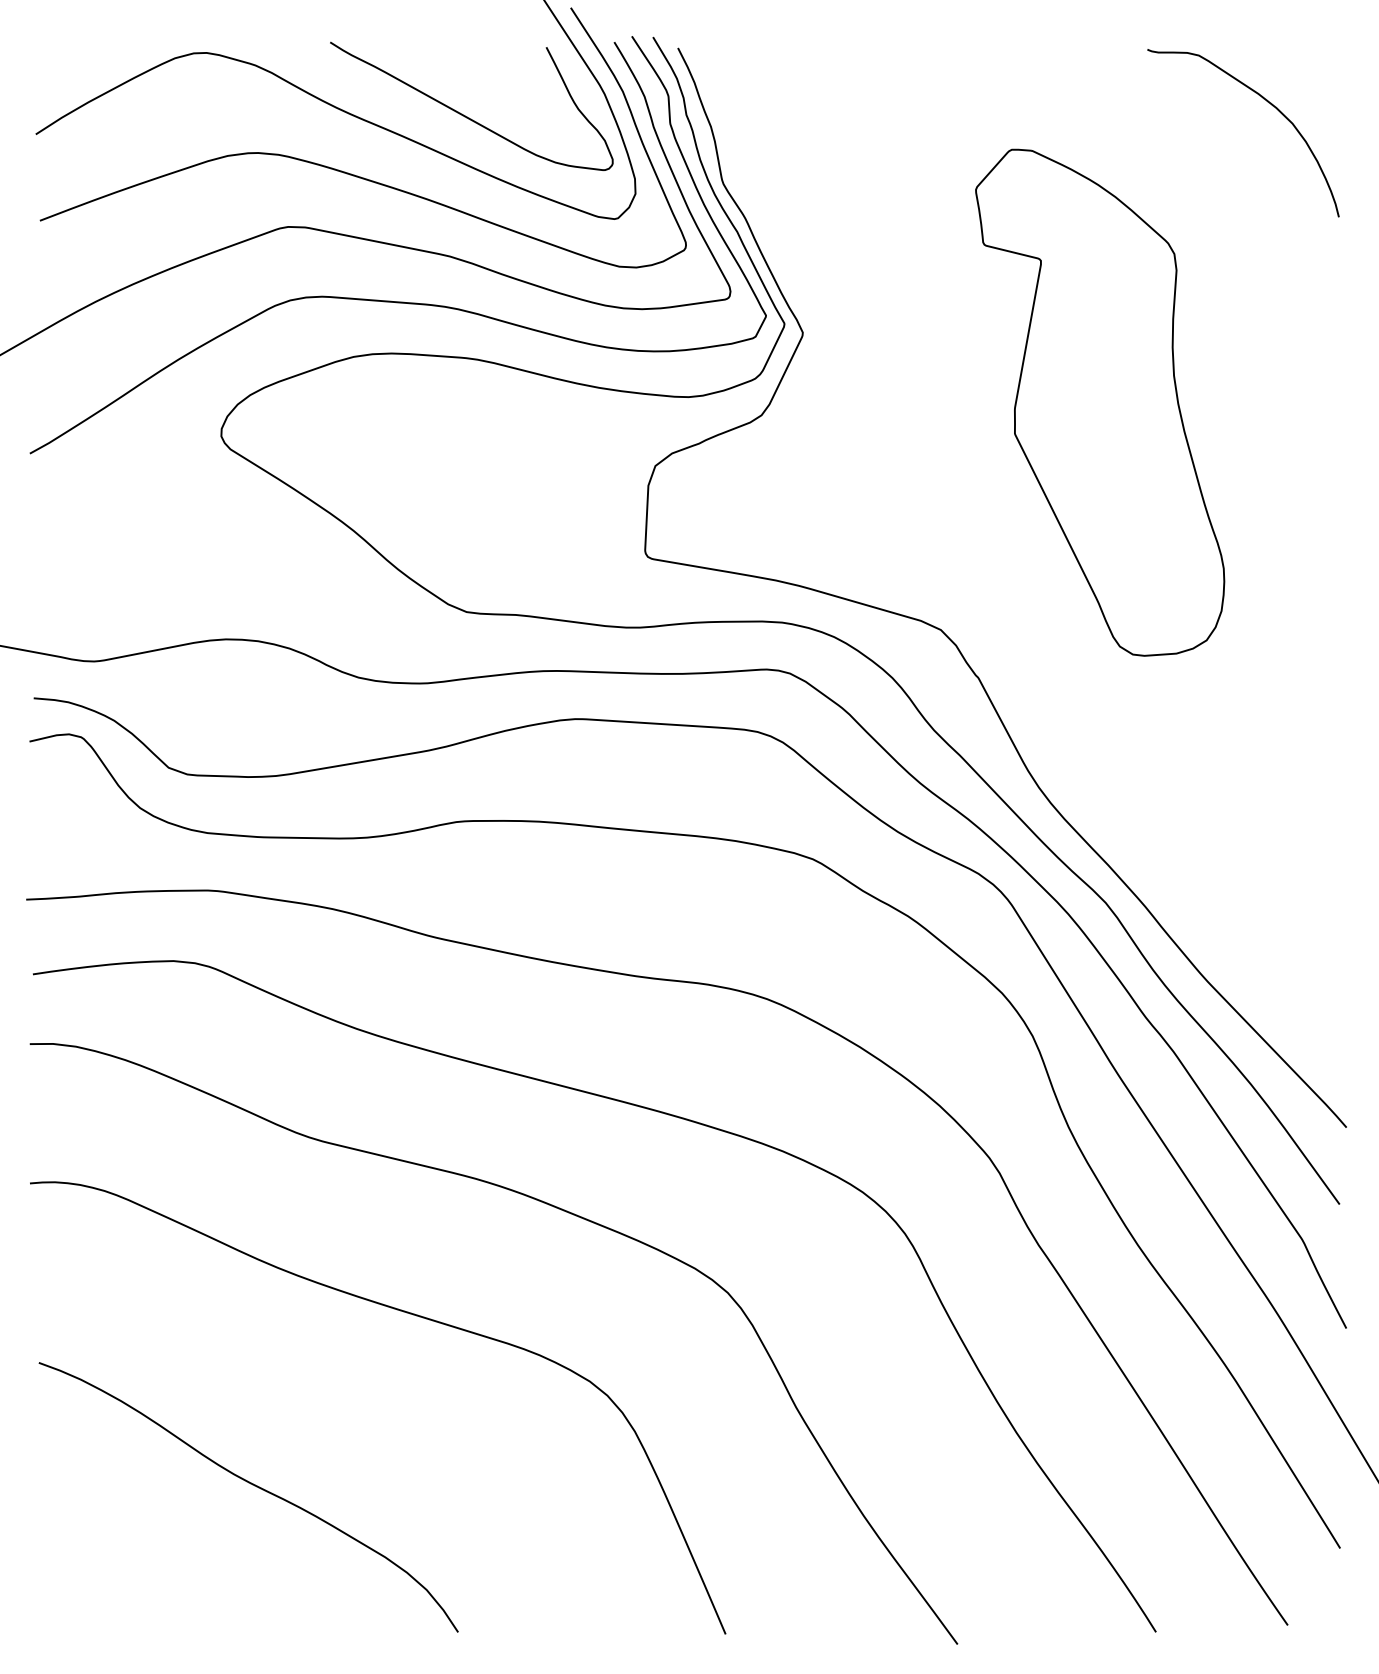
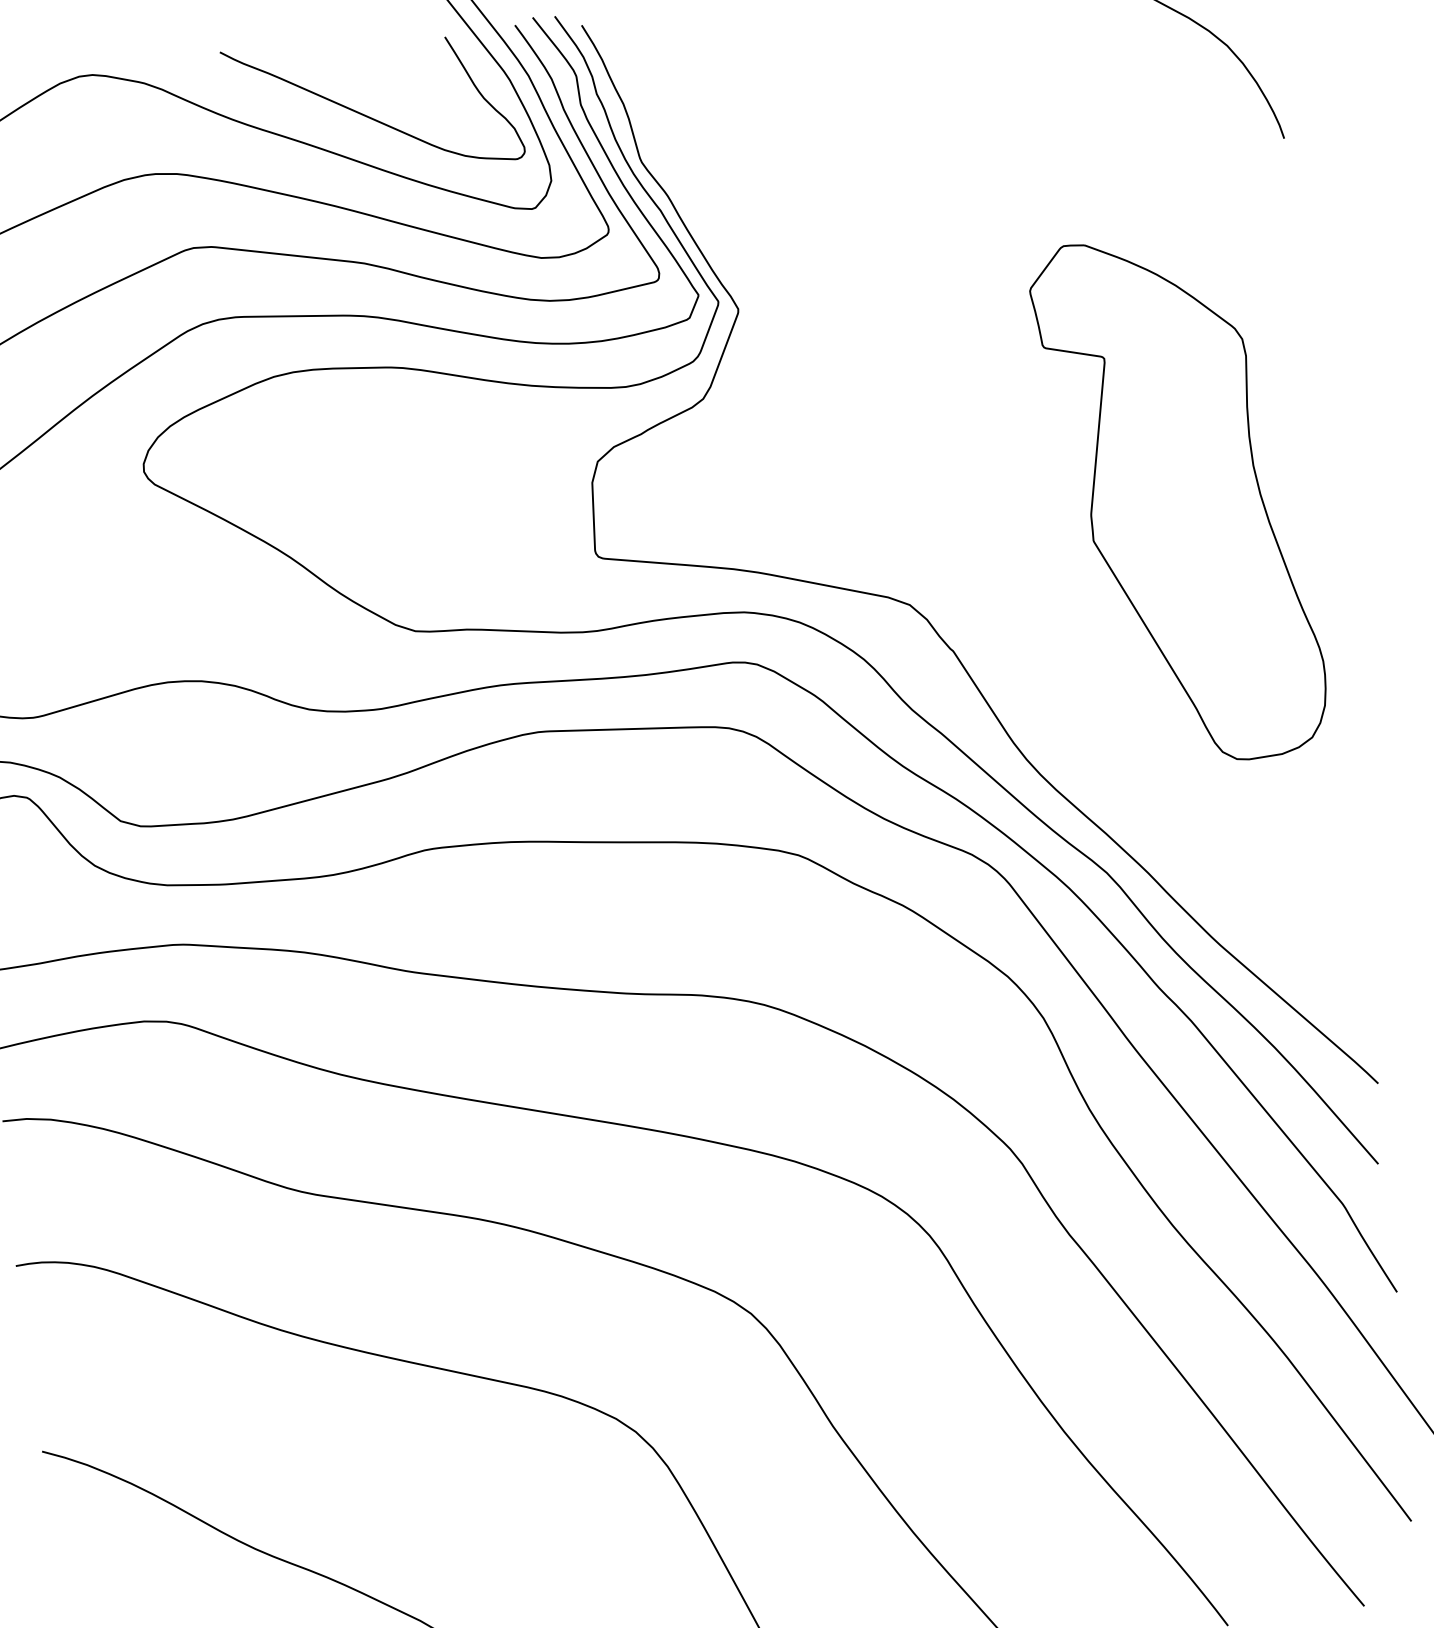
part: (1100, 402) -> (1179, 500), moved

